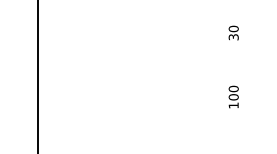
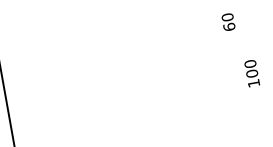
text: (233, 37) -> (229, 27), 30 -> 60
text: (233, 96) -> (251, 72), moved

